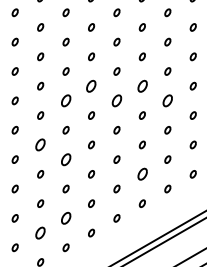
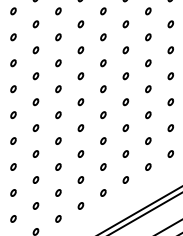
part: (91, 85) -> (80, 75), size x0.62
part: (141, 85) -> (125, 75), size x0.62
part: (65, 100) -> (57, 88), size x0.62
part: (116, 100) -> (102, 88), size x0.62
part: (167, 100) -> (148, 88), size x0.62
part: (40, 144) -> (35, 127), size x0.62
part: (65, 159) -> (57, 140), size x0.62
part: (141, 174) -> (125, 154), size x0.62
part: (65, 218) -> (57, 193), size x0.62
part: (40, 232) -> (35, 205), size x0.62

